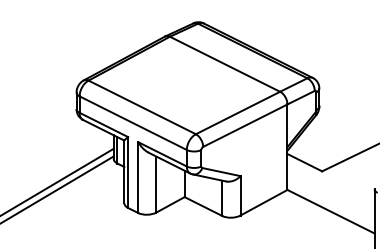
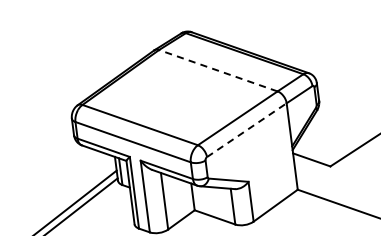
line: (225, 64) -> (218, 70), solid -> dashed
line: (245, 125) -> (246, 129), solid -> dashed

